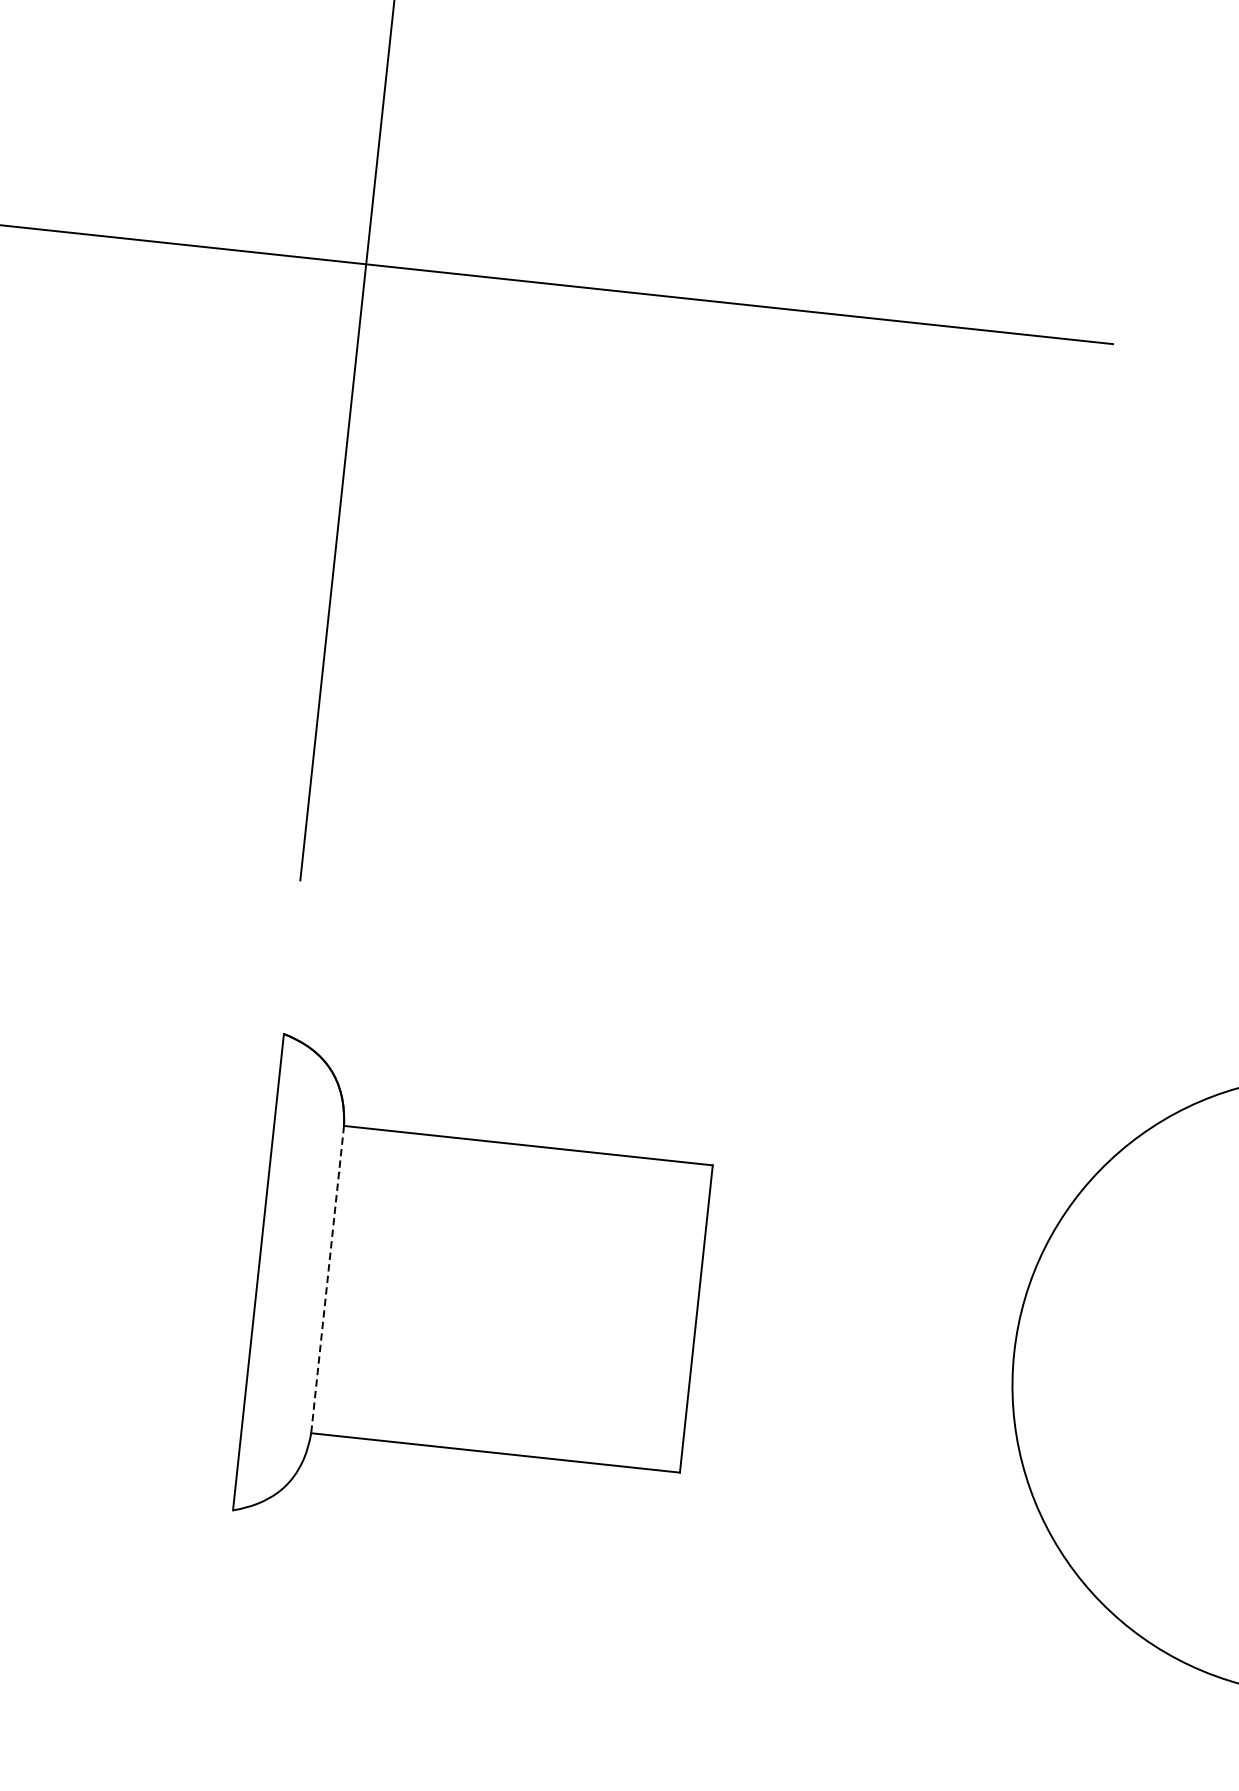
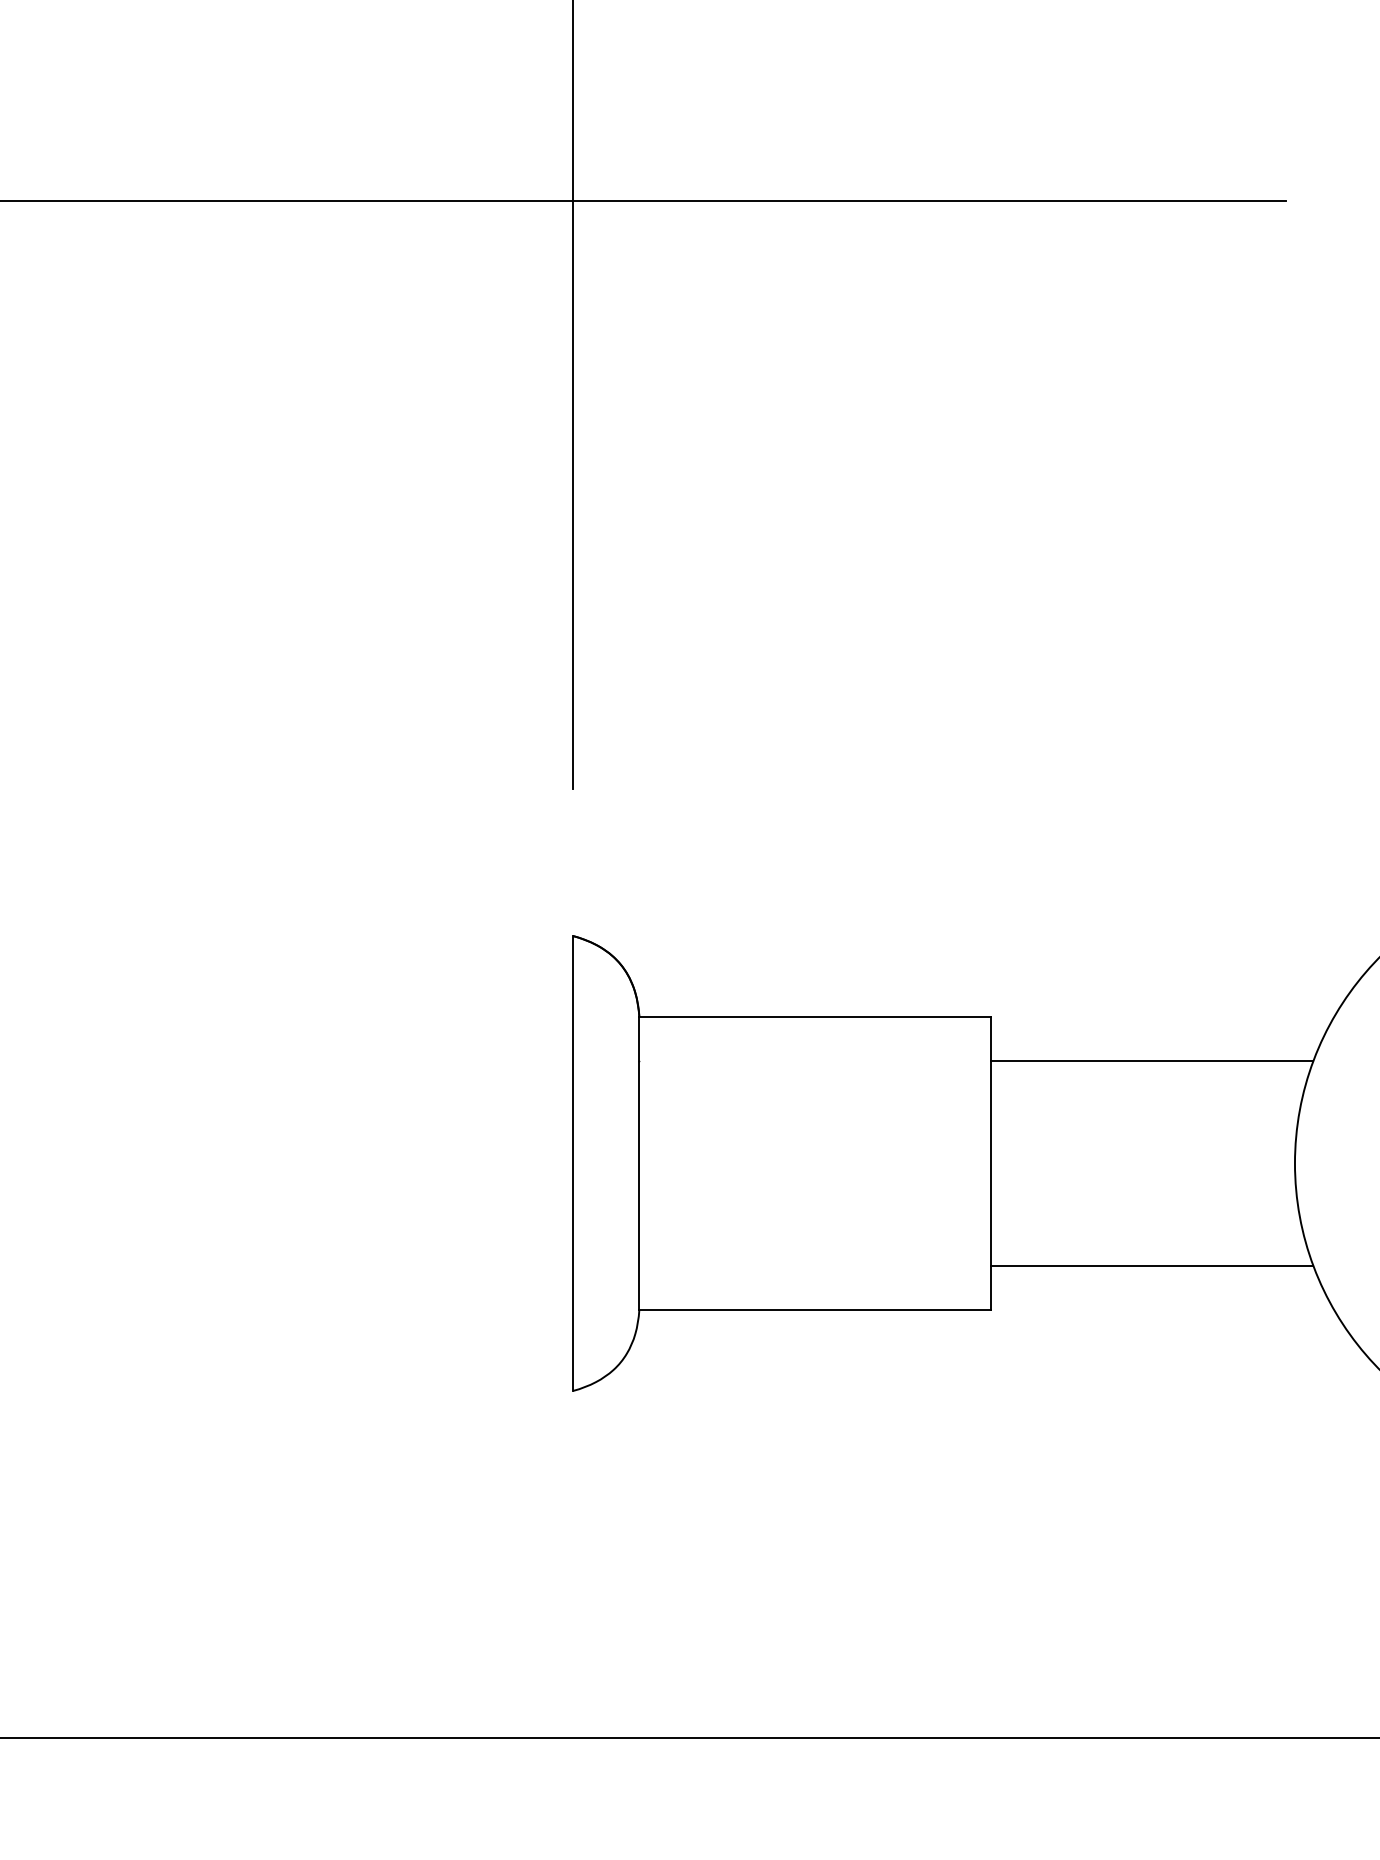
line: (876, 1229) -> (1152, 1060), added
line: (327, 1279) -> (639, 1163), dashed -> solid
line: (853, 1444) -> (1152, 1266), added

